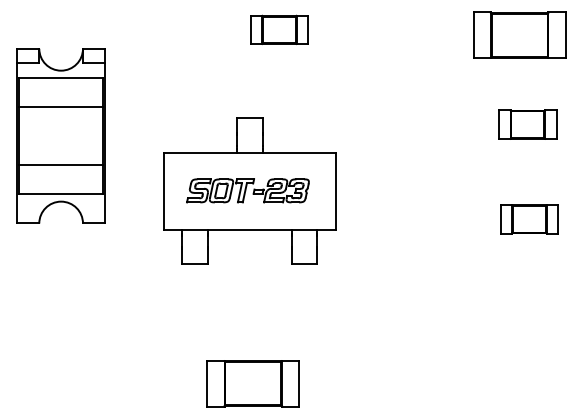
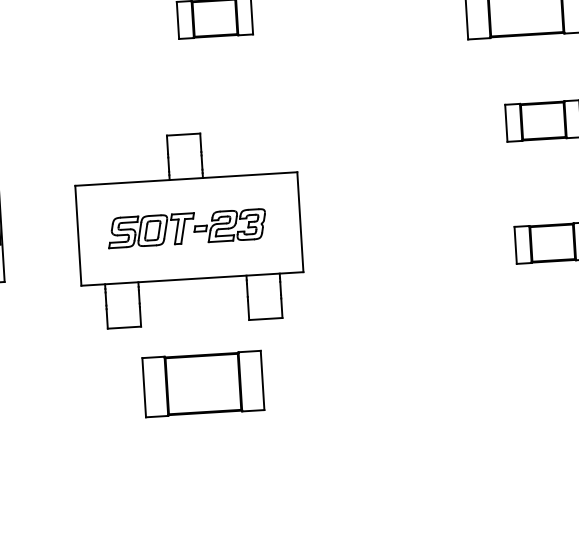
part: (252, 383) -> (202, 383), moved

